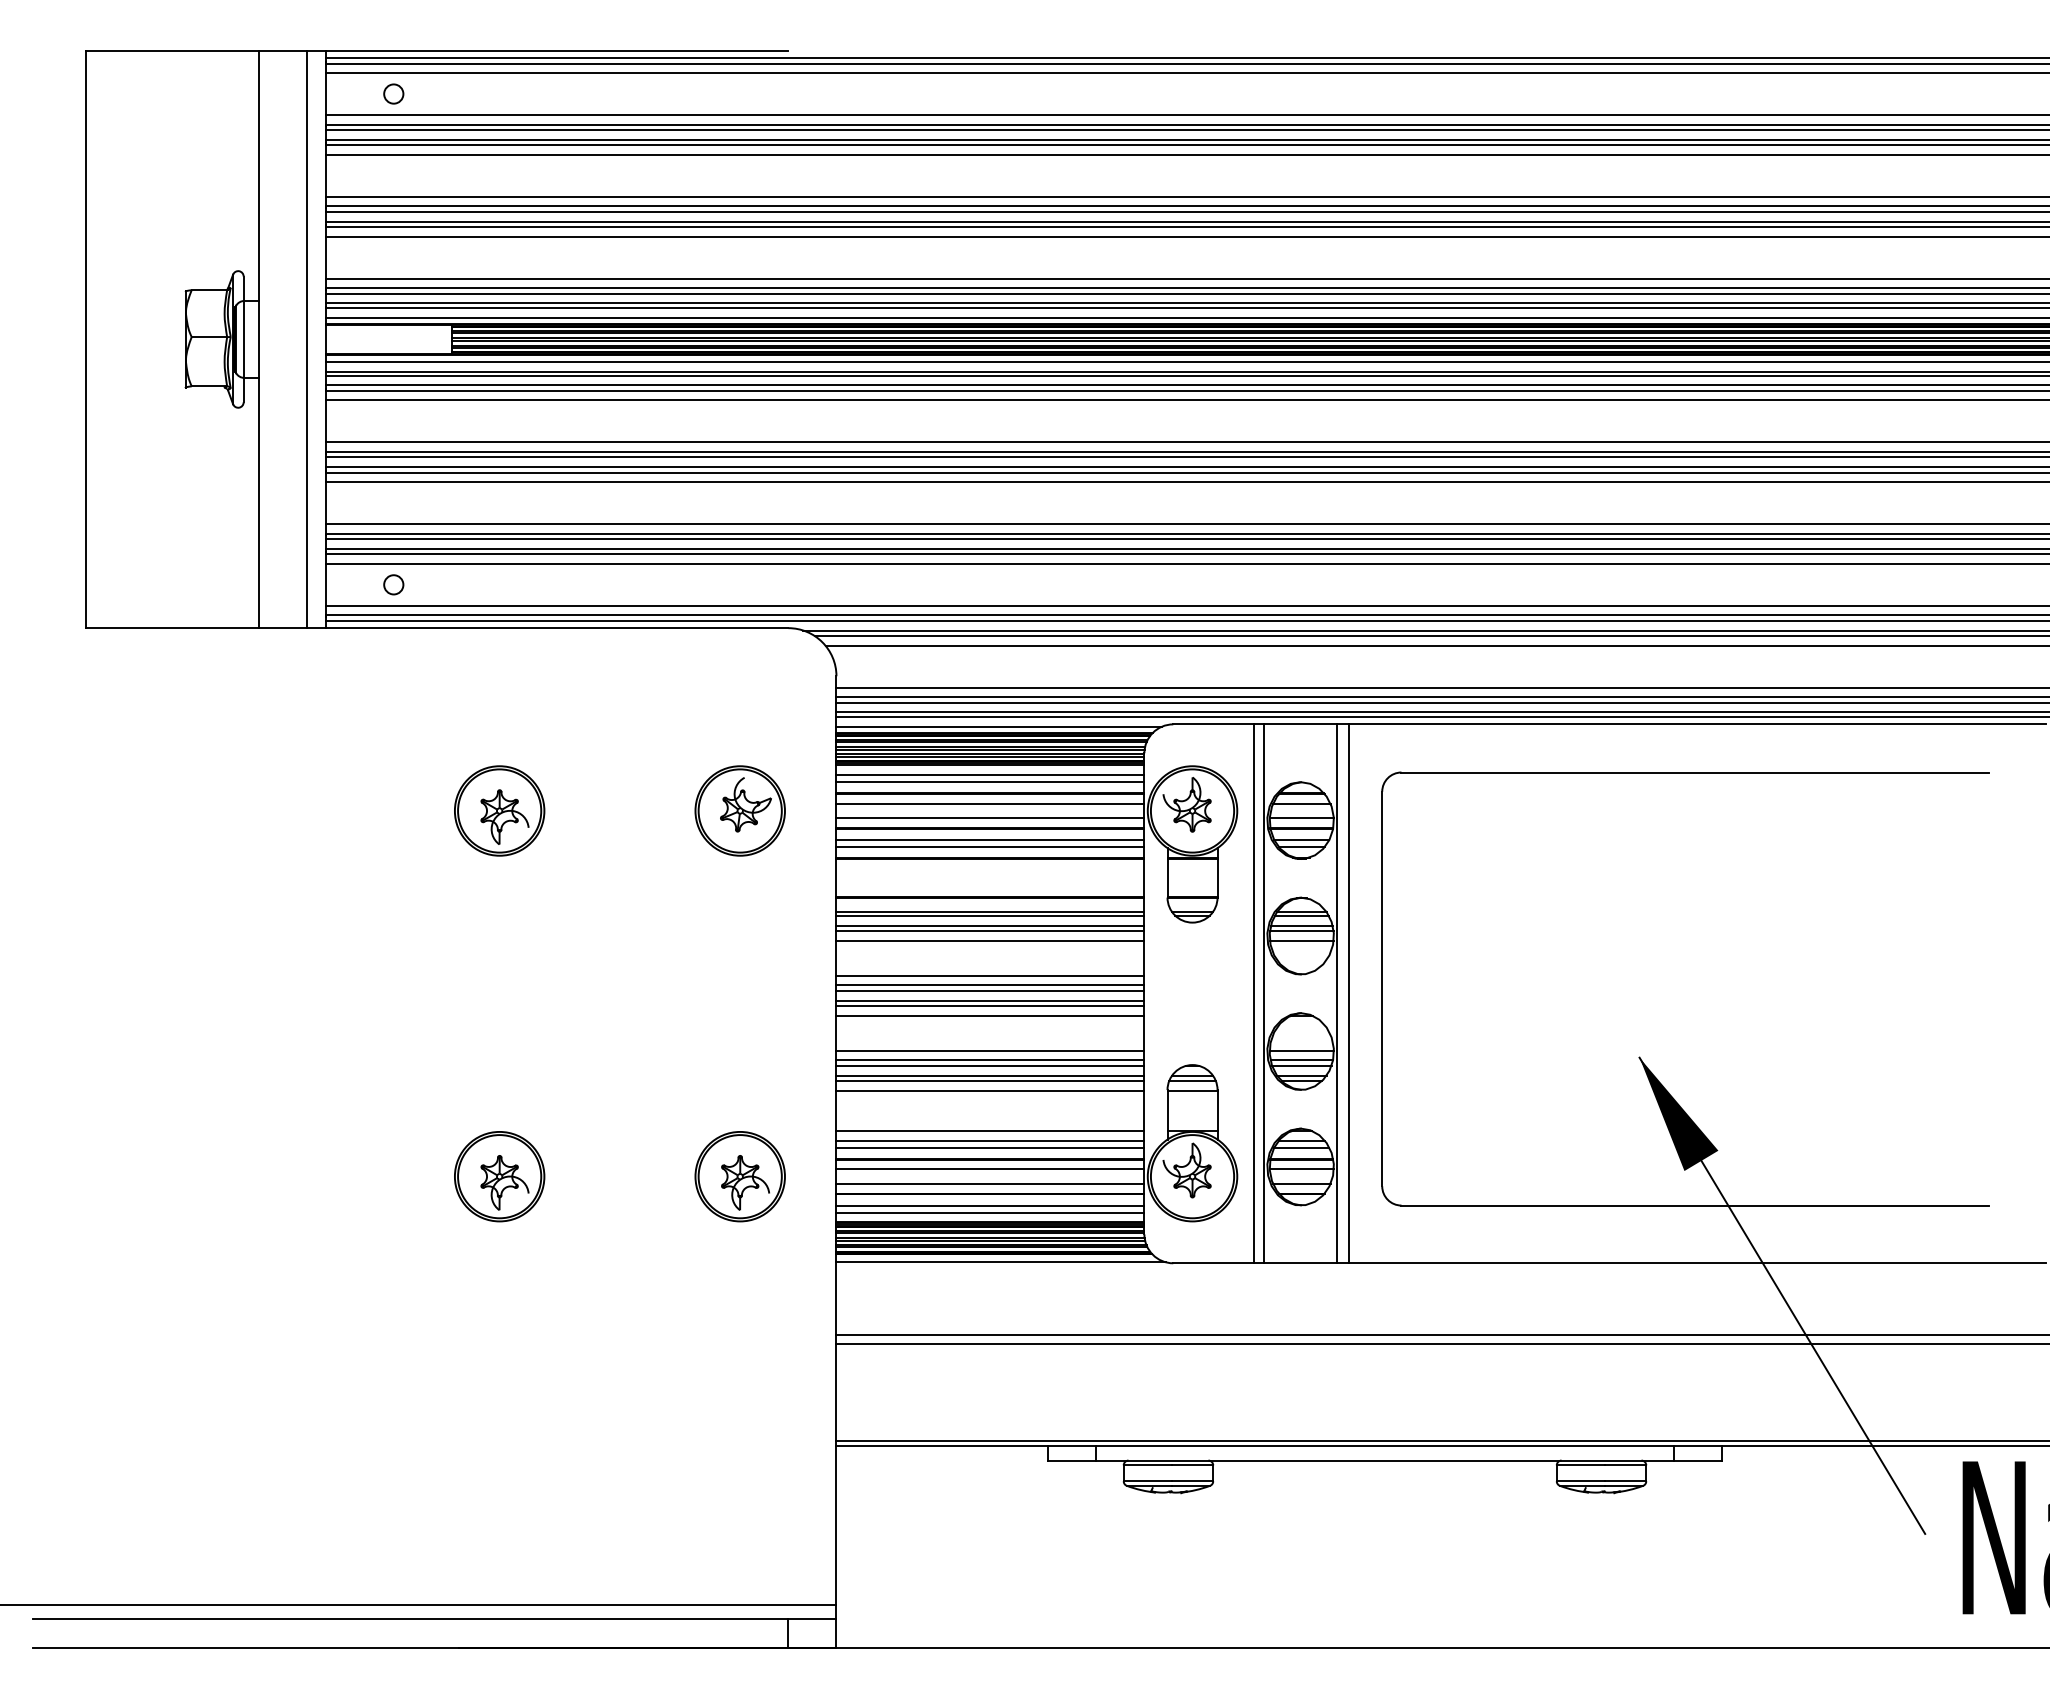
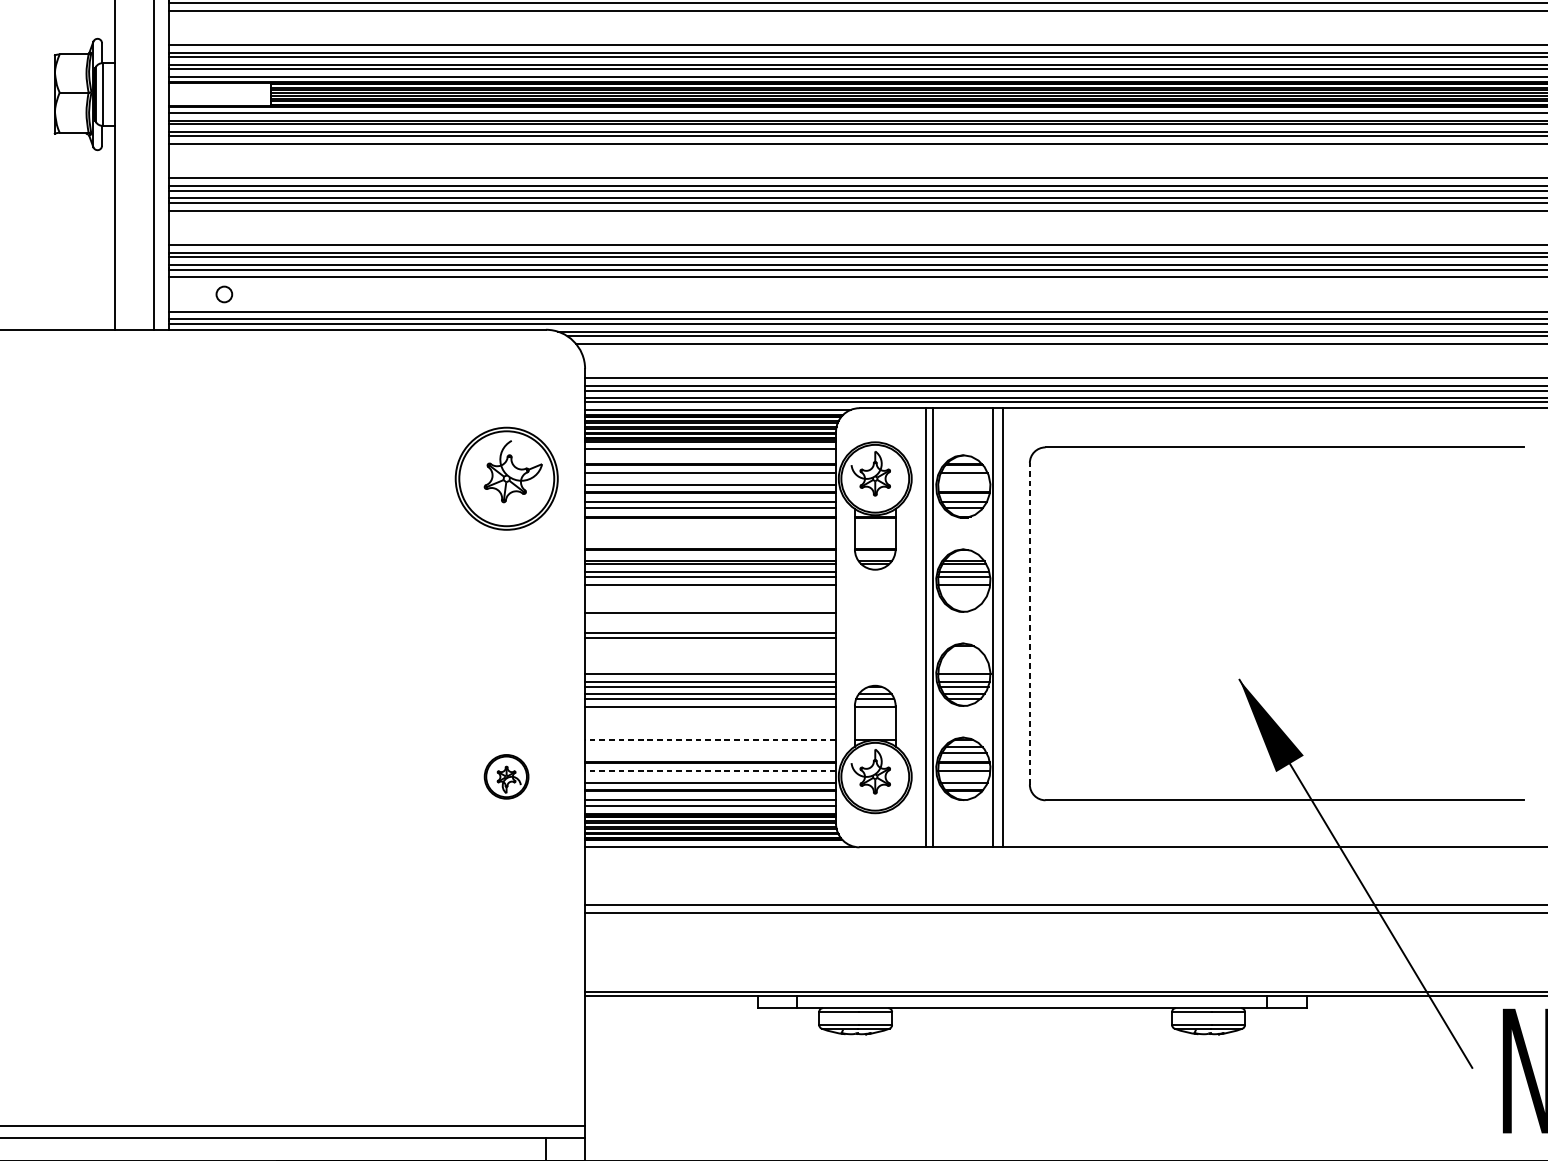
line: (990, 782) -> (710, 455), removed
part: (499, 810) -> (310, 478), removed
part: (739, 810) -> (506, 478), size x1.4
line: (1301, 818) -> (964, 484), removed
line: (990, 985) -> (710, 620), removed
line: (1382, 988) -> (1030, 623), solid -> dashed
line: (990, 990) -> (710, 625), removed
line: (990, 1015) -> (710, 645), removed
line: (990, 1130) -> (710, 739), solid -> dashed
line: (990, 1140) -> (710, 747), removed
line: (990, 1147) -> (710, 752), removed
line: (990, 1169) -> (710, 770), solid -> dashed
part: (499, 1176) -> (310, 776), removed
part: (739, 1176) -> (506, 776), size x0.6

